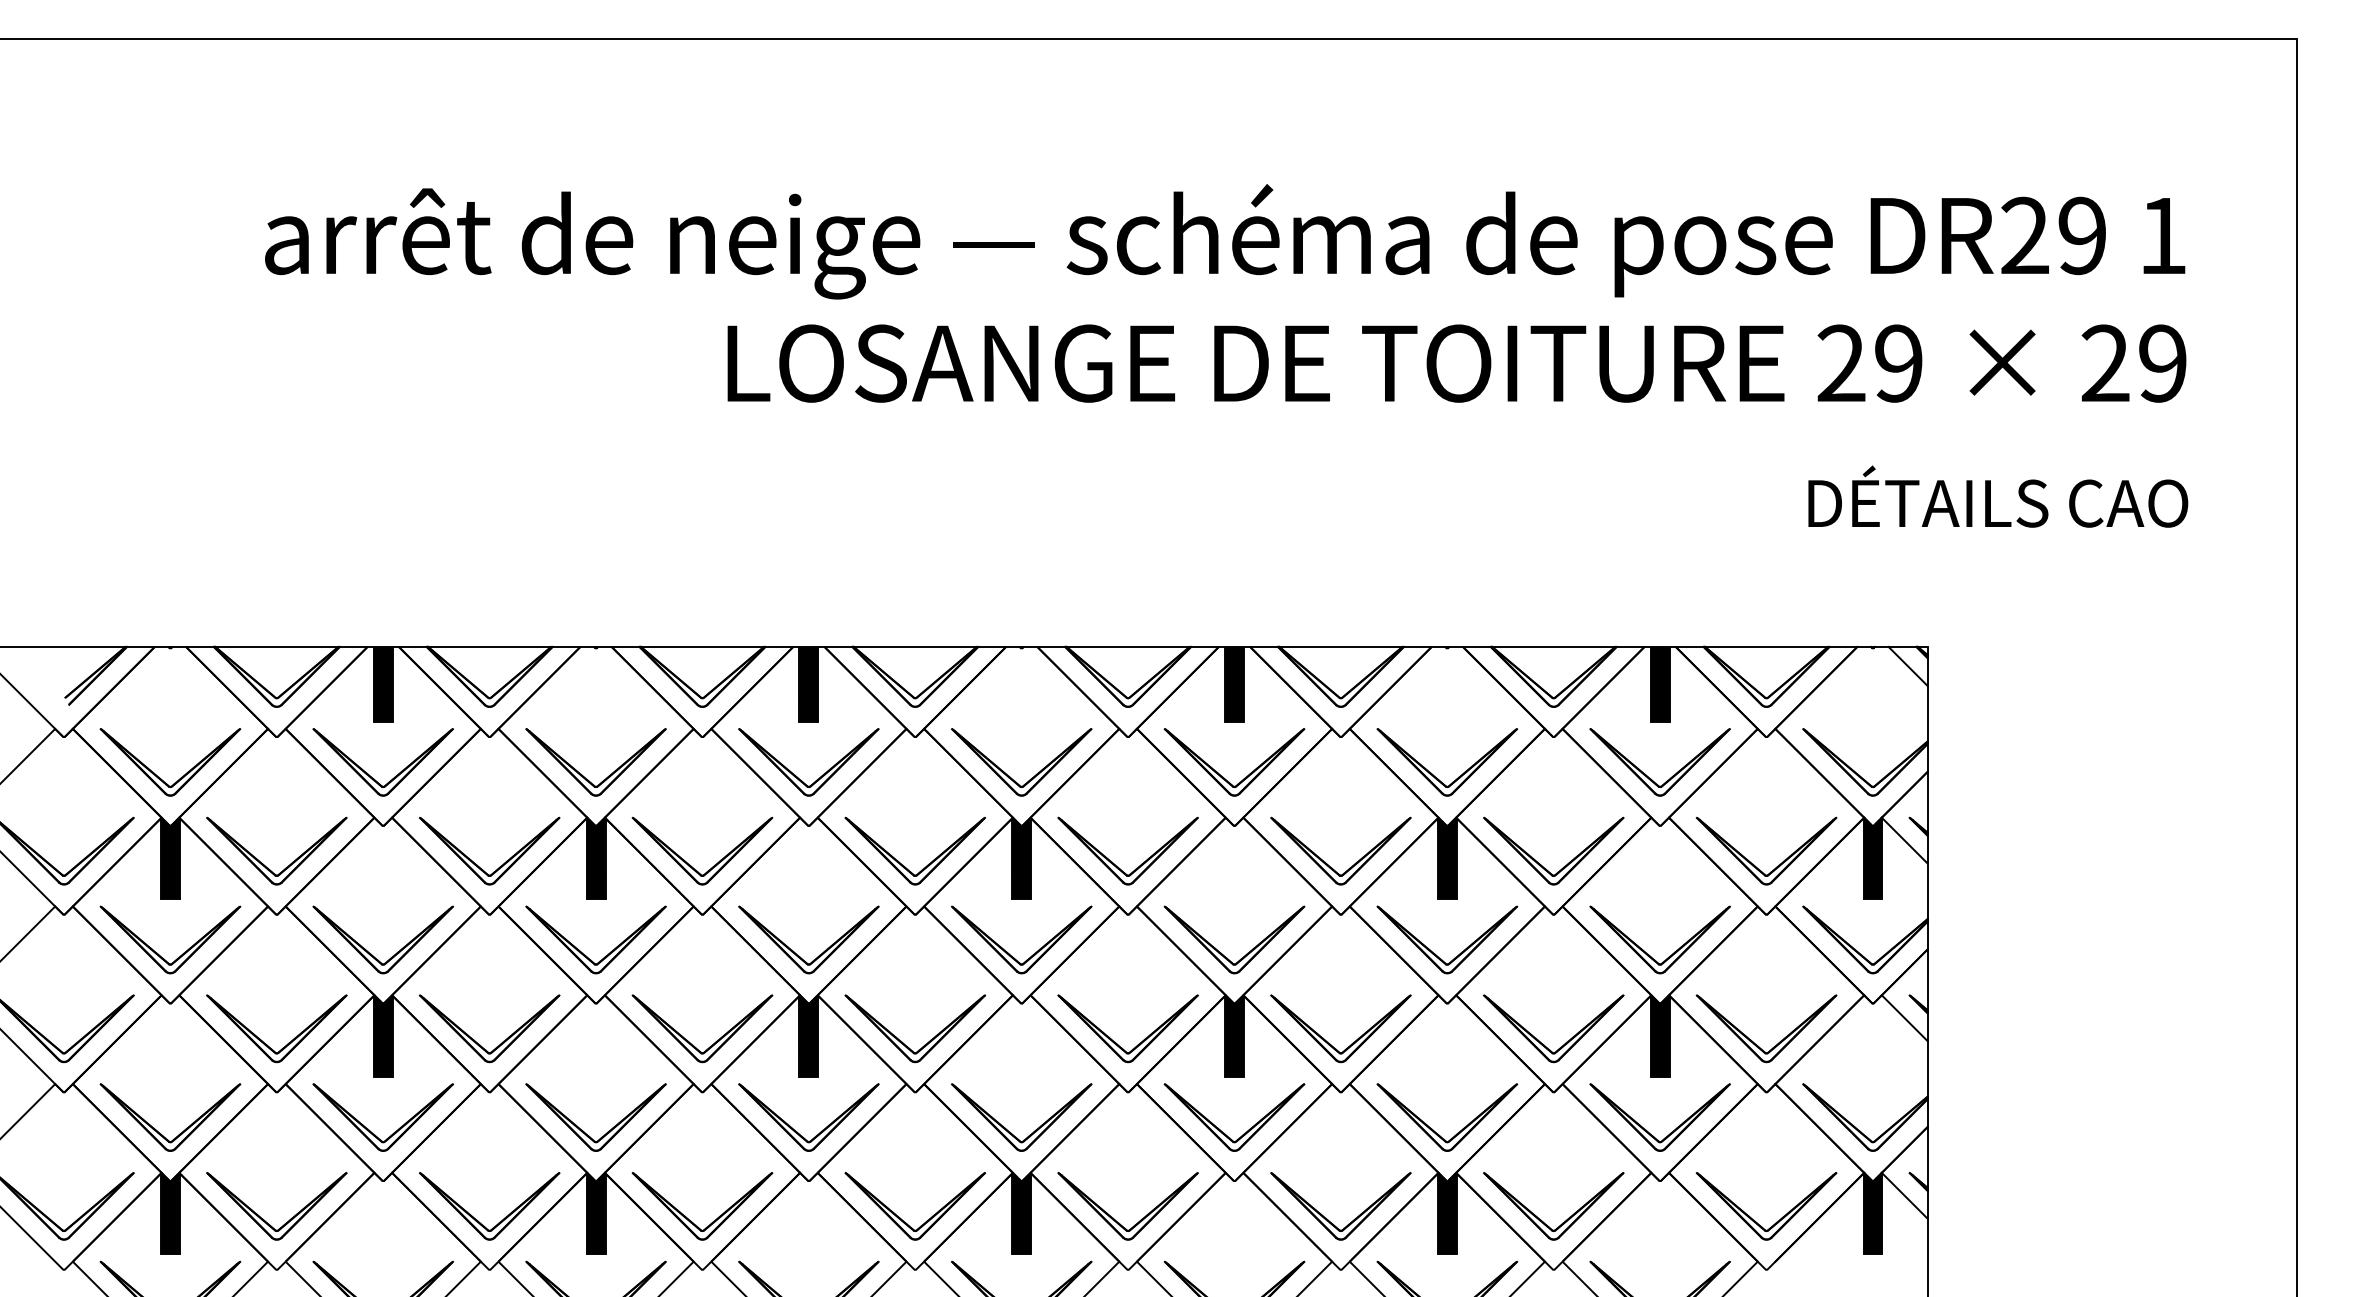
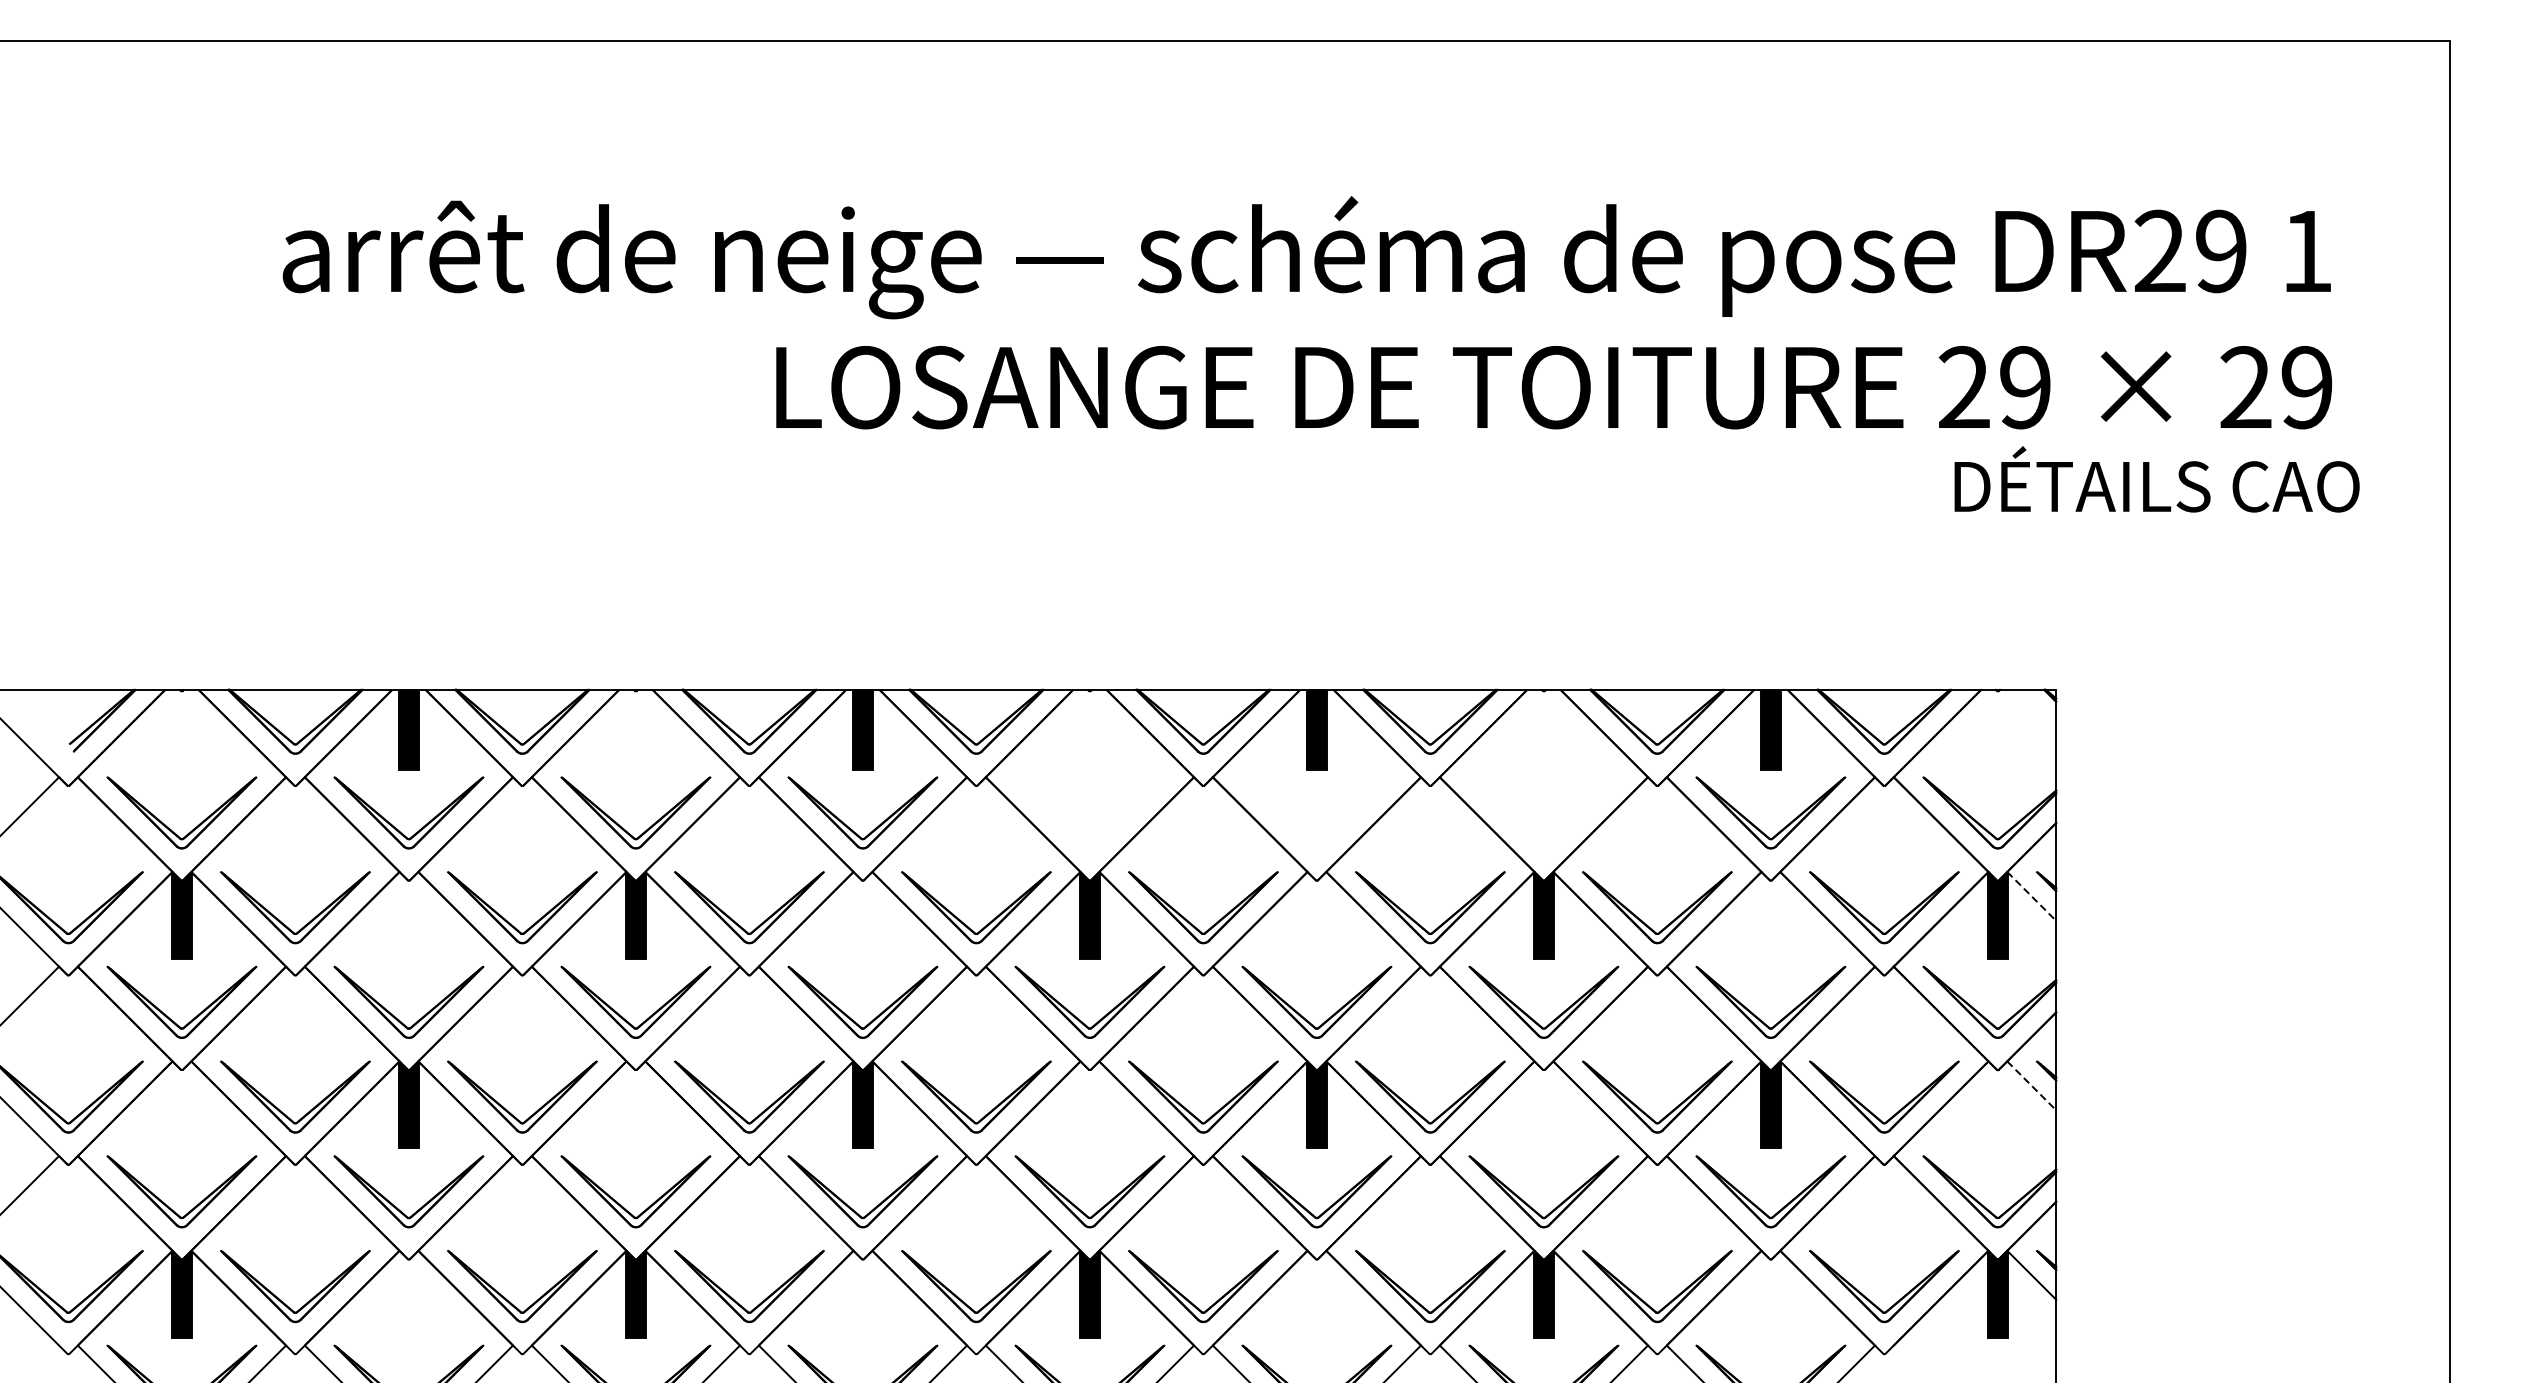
text: (1998, 496) -> (2157, 479), moved
line: (1907, 666) -> (2034, 710), removed
part: (1009, 775) -> (1076, 826), removed
part: (1223, 776) -> (1305, 828), removed
part: (1458, 776) -> (1555, 828), removed
line: (1905, 841) -> (2032, 897), solid -> dashed
line: (1905, 1018) -> (2032, 1086), solid -> dashed

